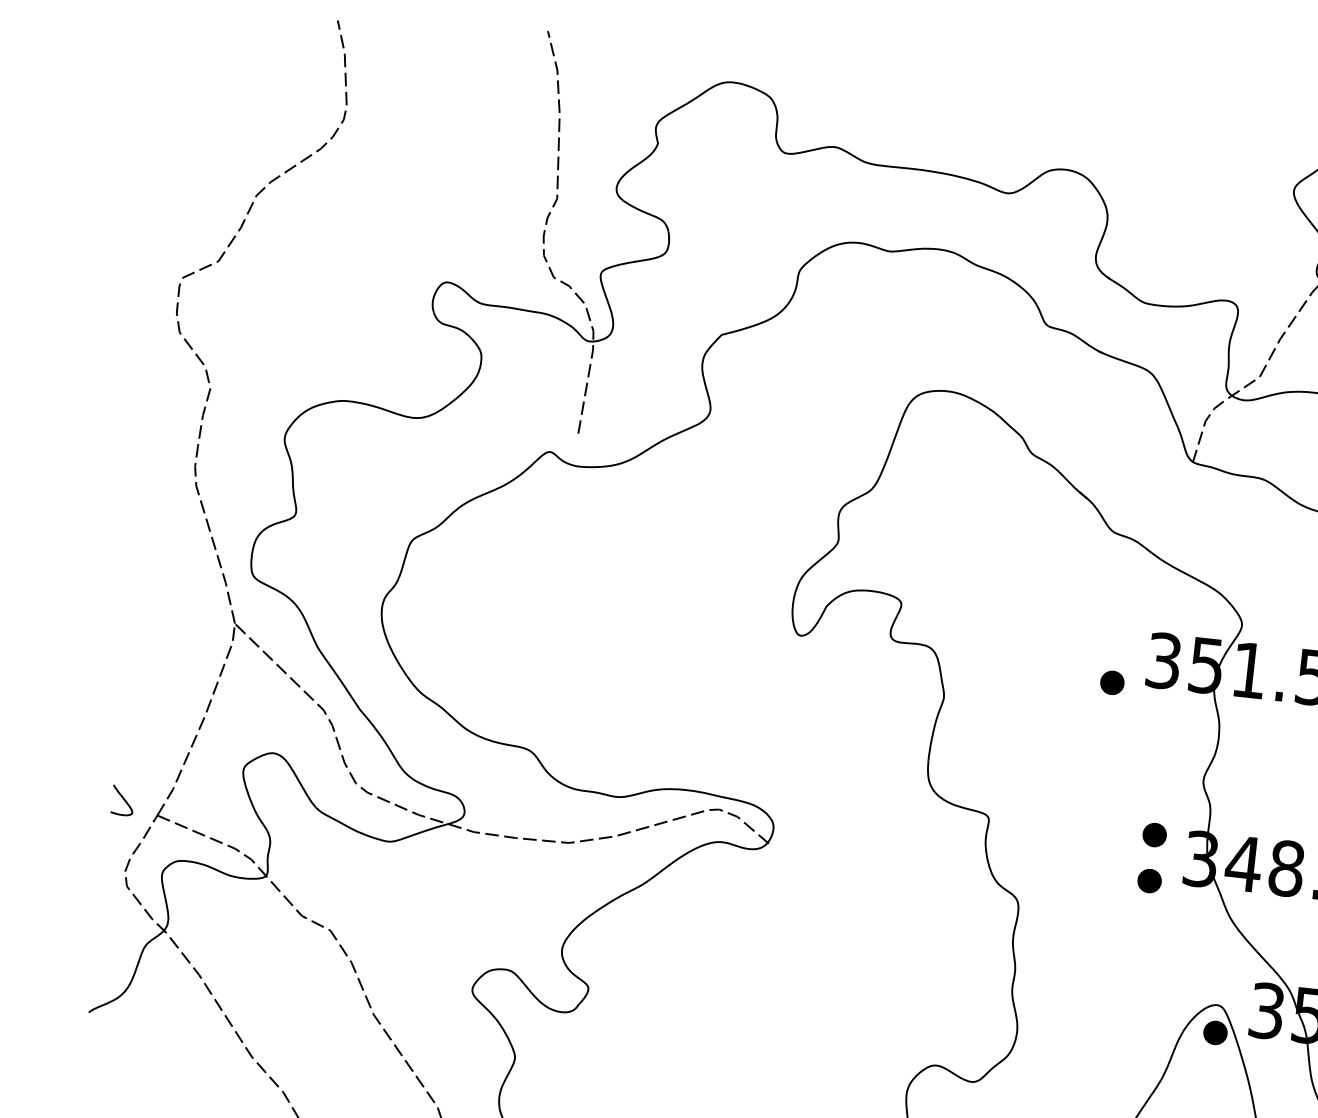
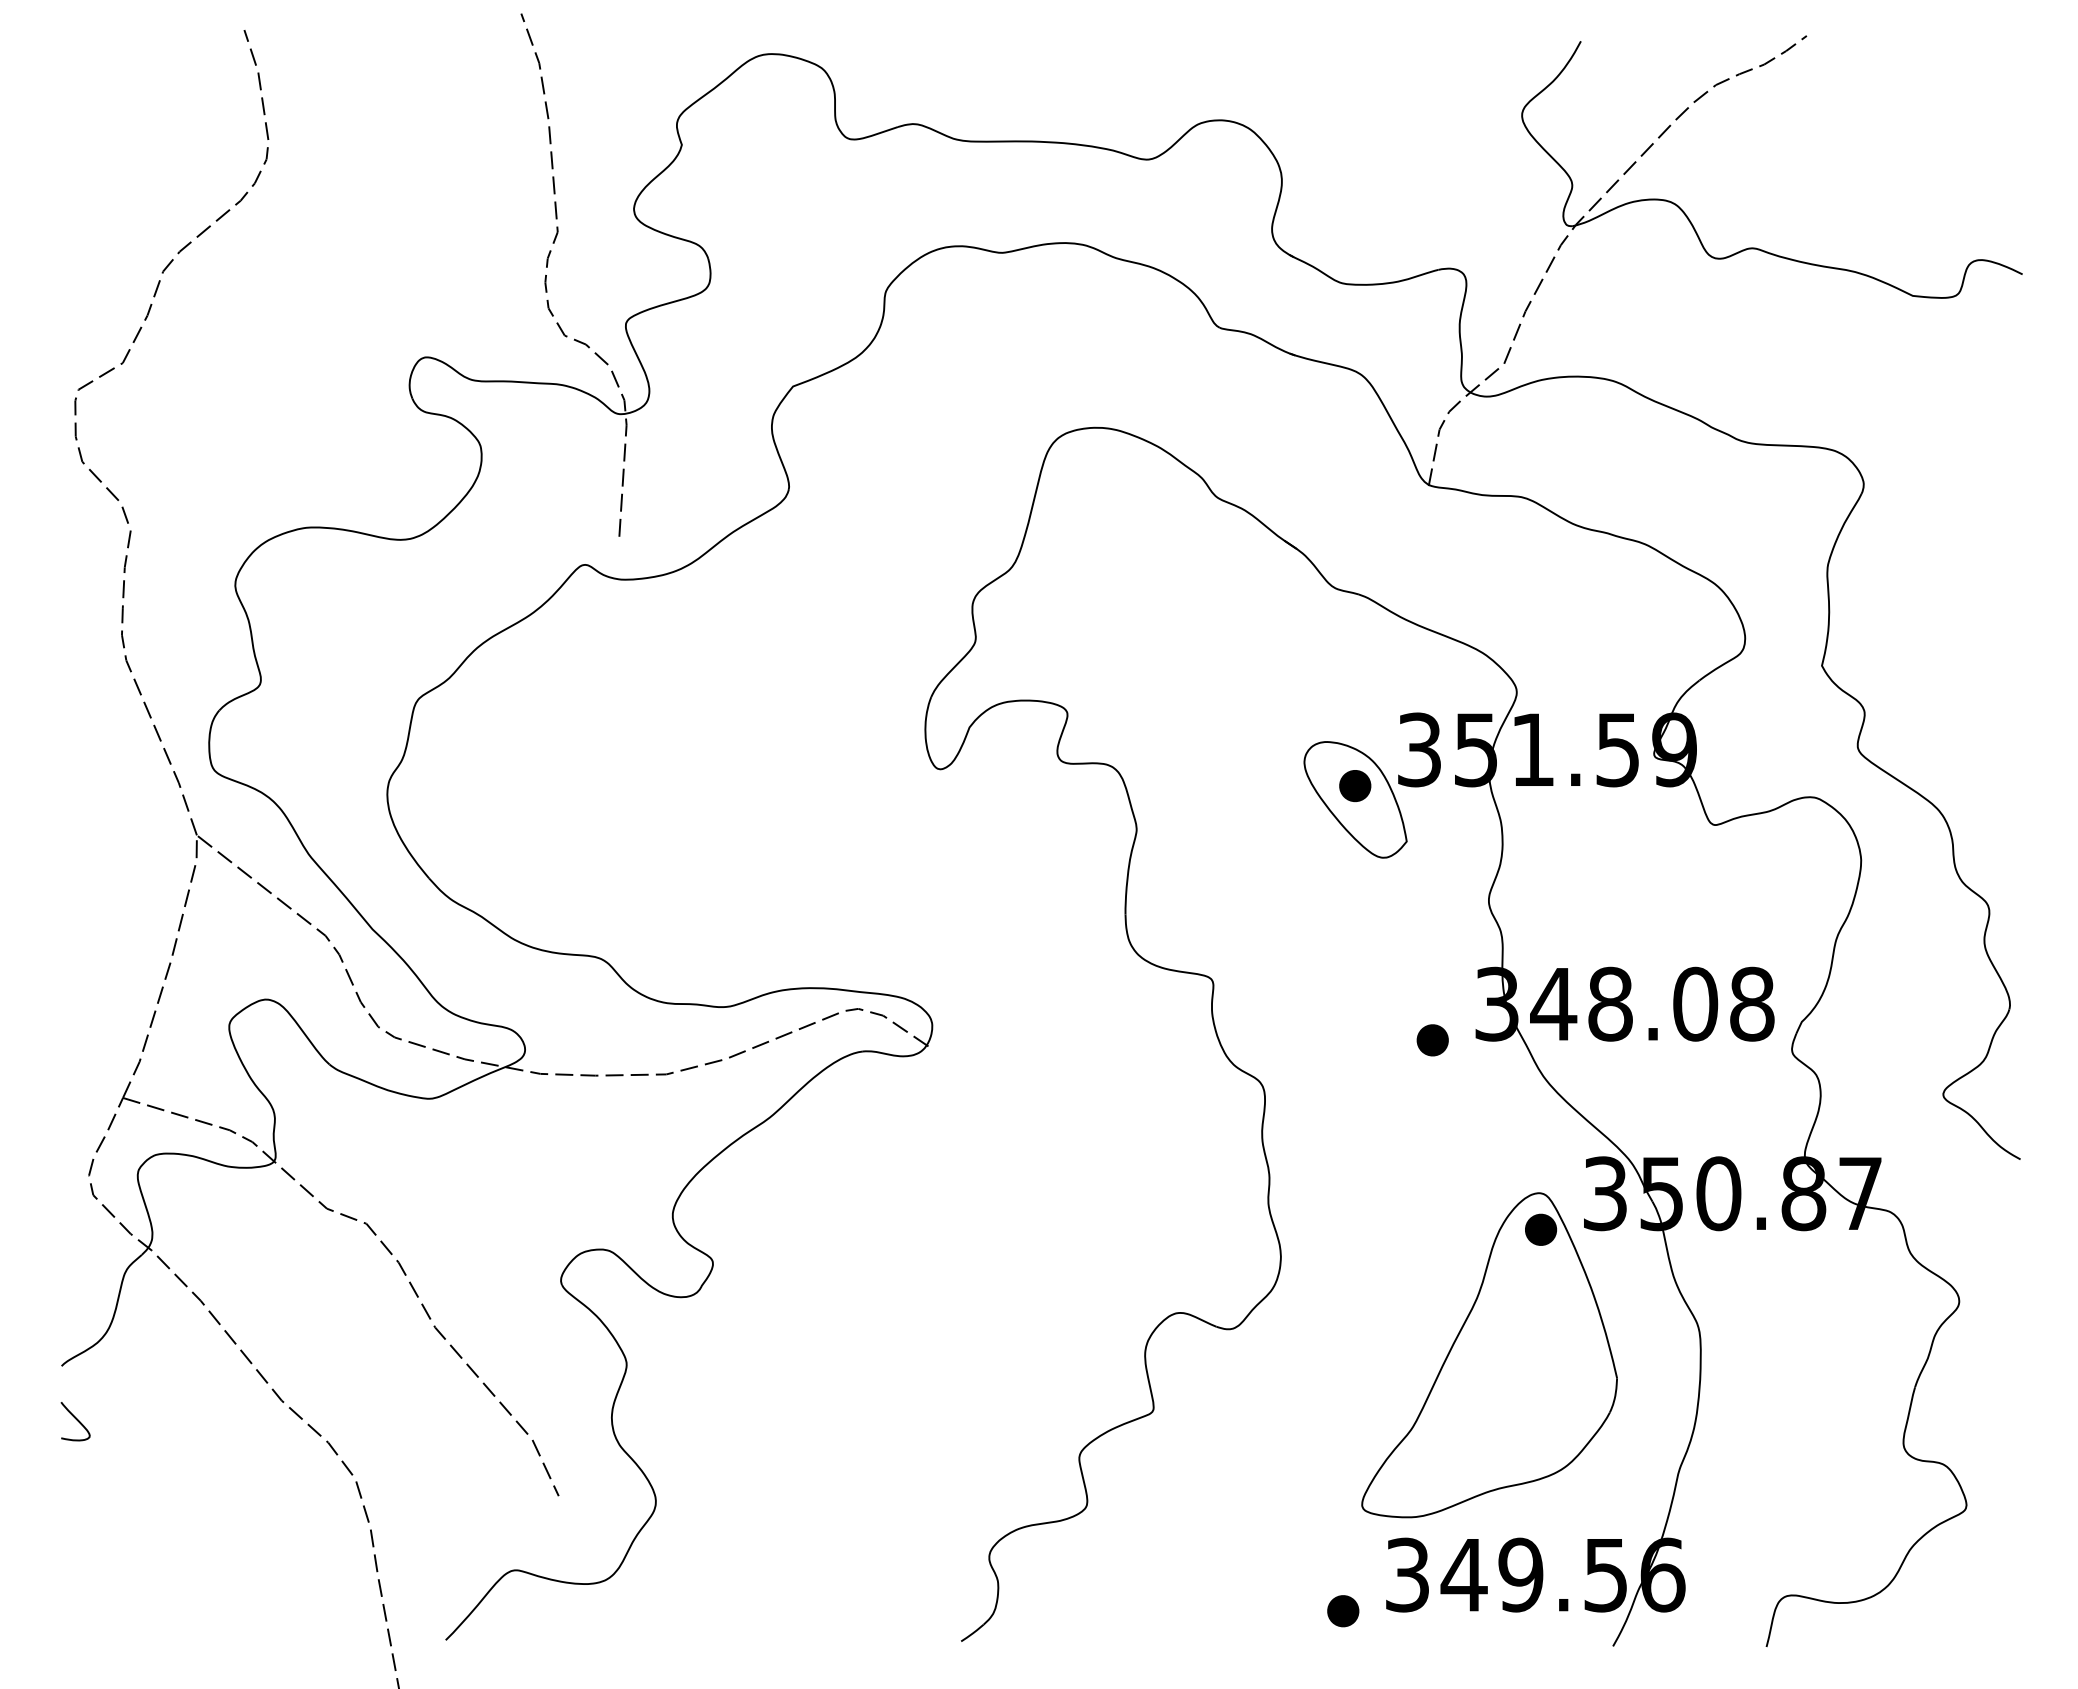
part: (1111, 693) -> (1355, 799), added
curve: (123, 799) -> (76, 1420), moved
part: (1154, 835) -> (1432, 979), removed

